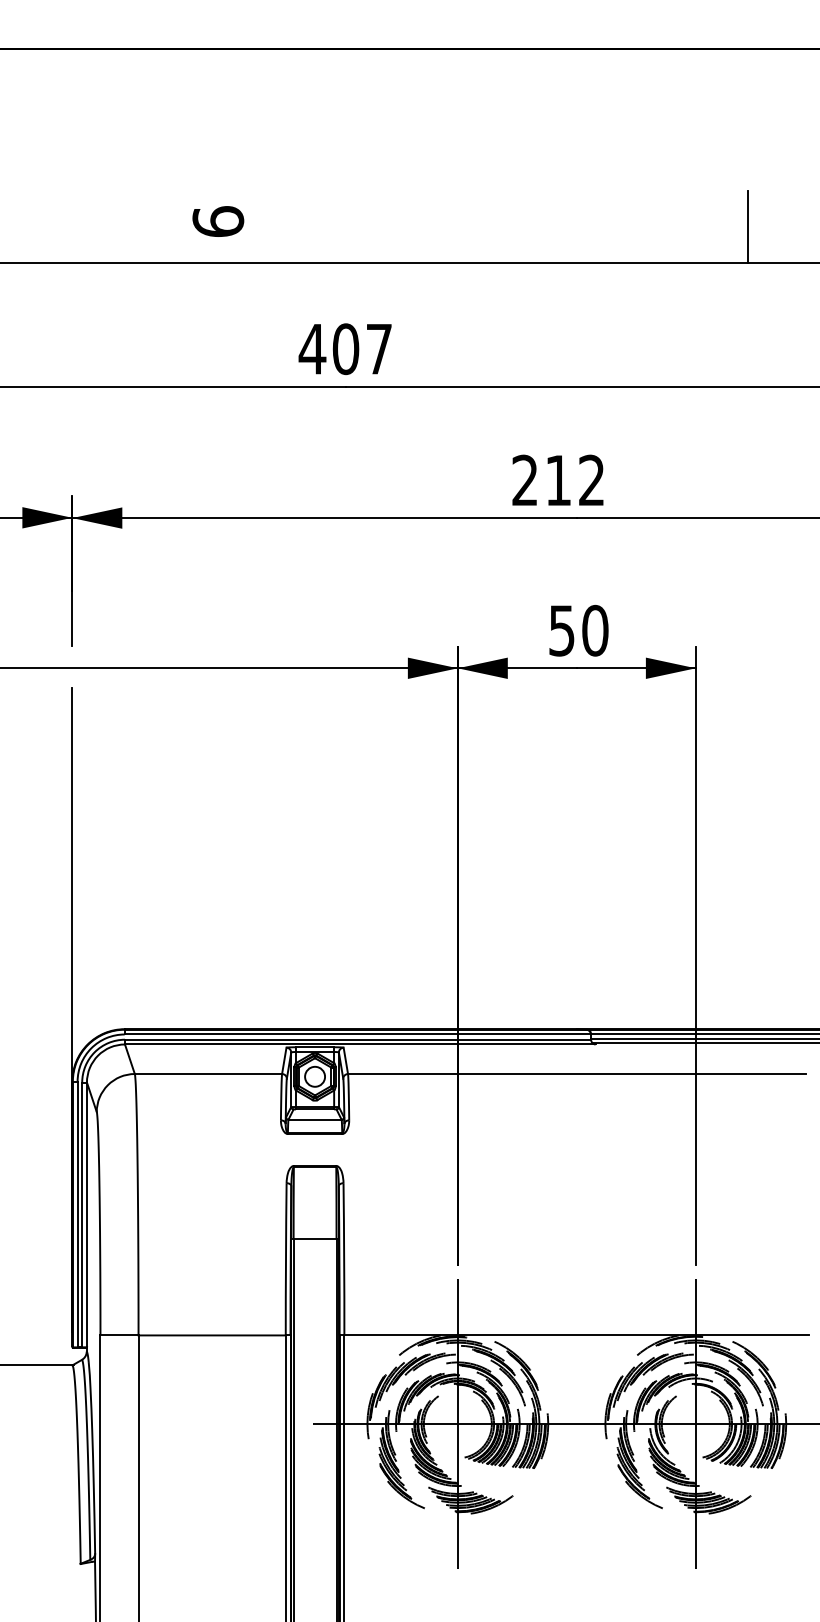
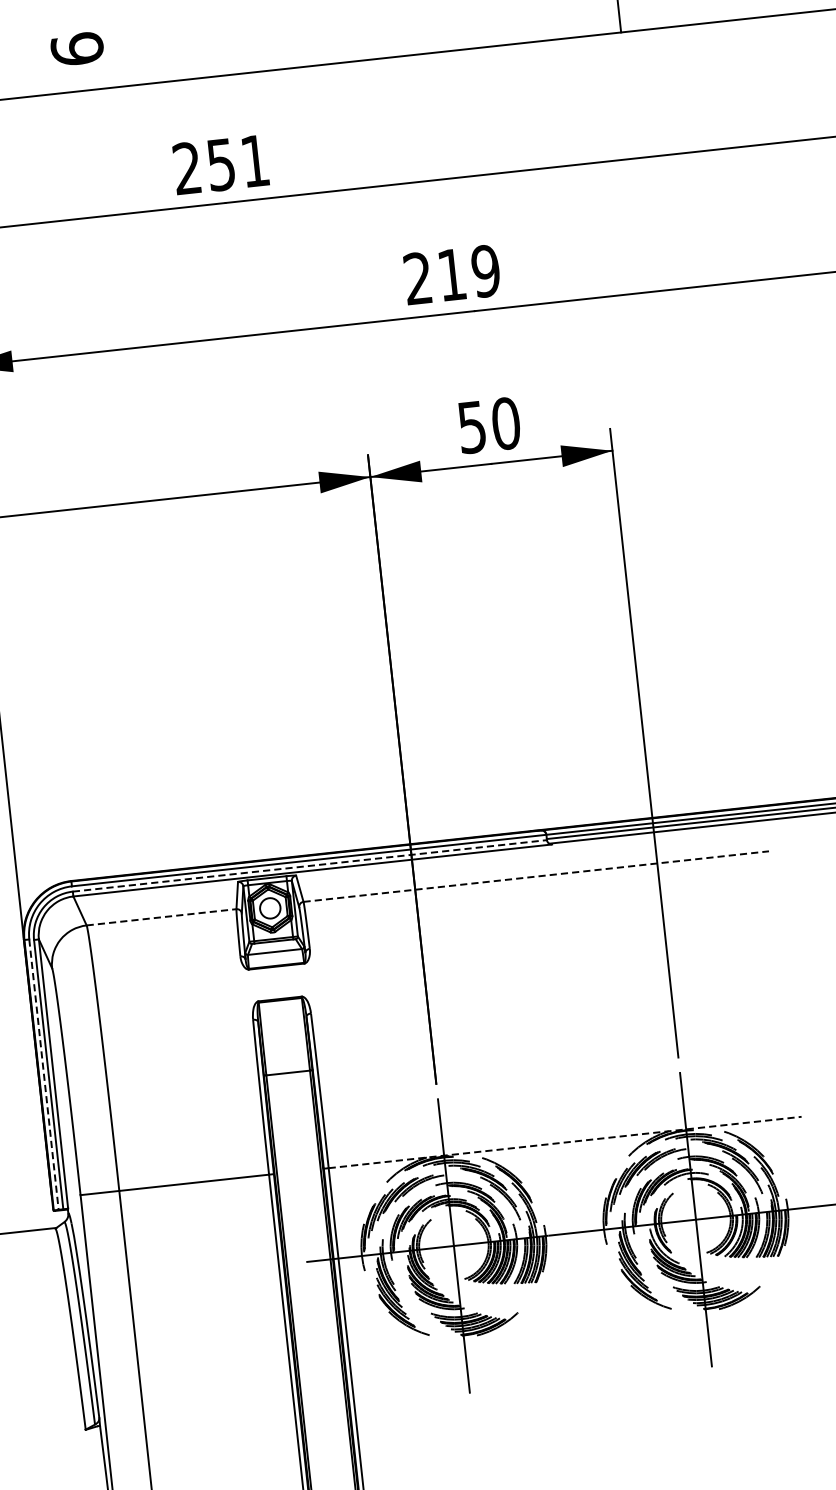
text: (344, 349) -> (219, 165), 407 -> 251
text: (591, 480) -> (485, 271), 212 -> 219
line: (358, 1039) -> (310, 865), solid -> dashed
line: (208, 1074) -> (161, 917), solid -> dashed
line: (576, 1074) -> (535, 877), solid -> dashed
line: (77, 1214) -> (43, 1074), solid -> dashed
line: (577, 1335) -> (565, 1142), solid -> dashed

